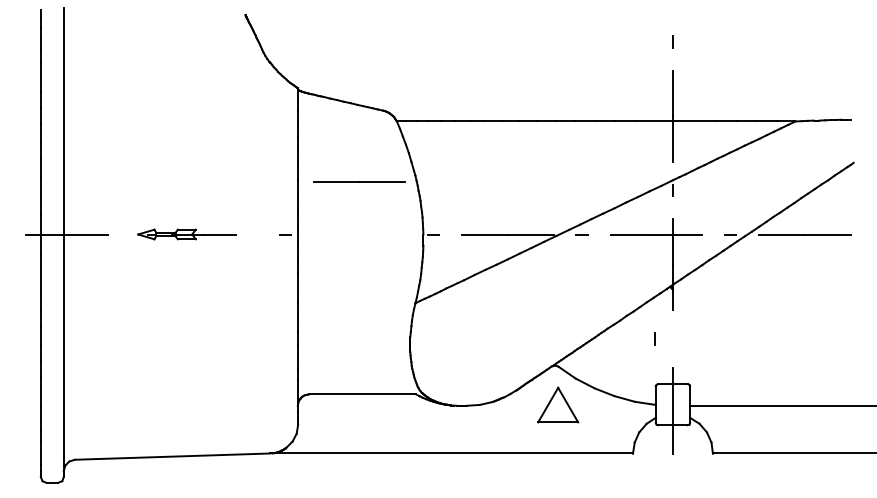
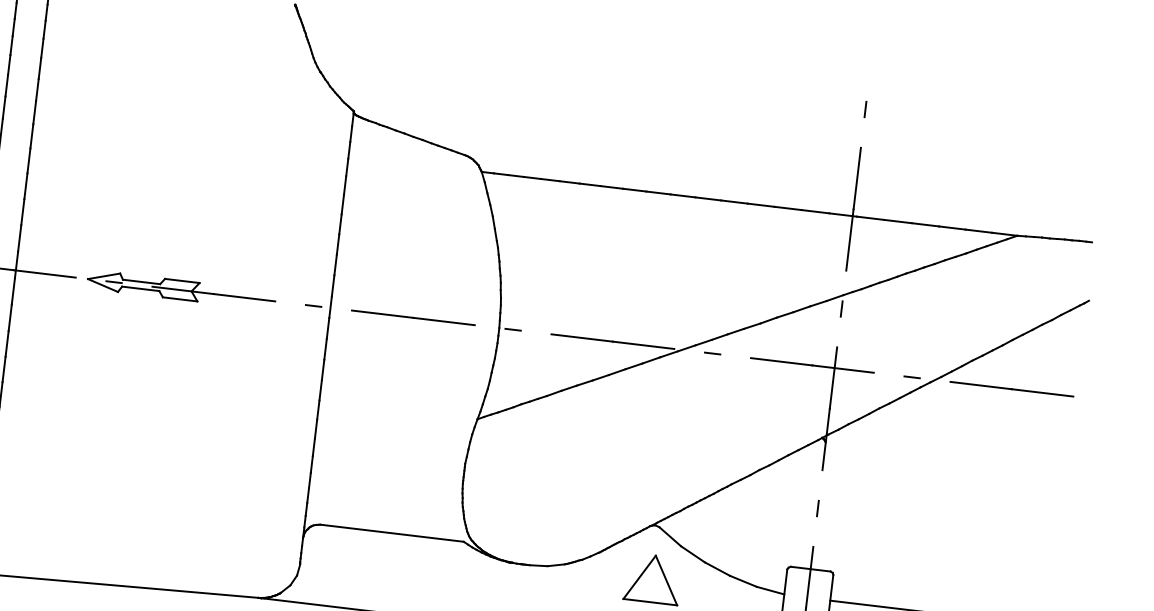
line: (359, 181) -> (413, 317), moved
part: (186, 234) -> (180, 290), size x1.43
line: (654, 338) -> (817, 507), moved

